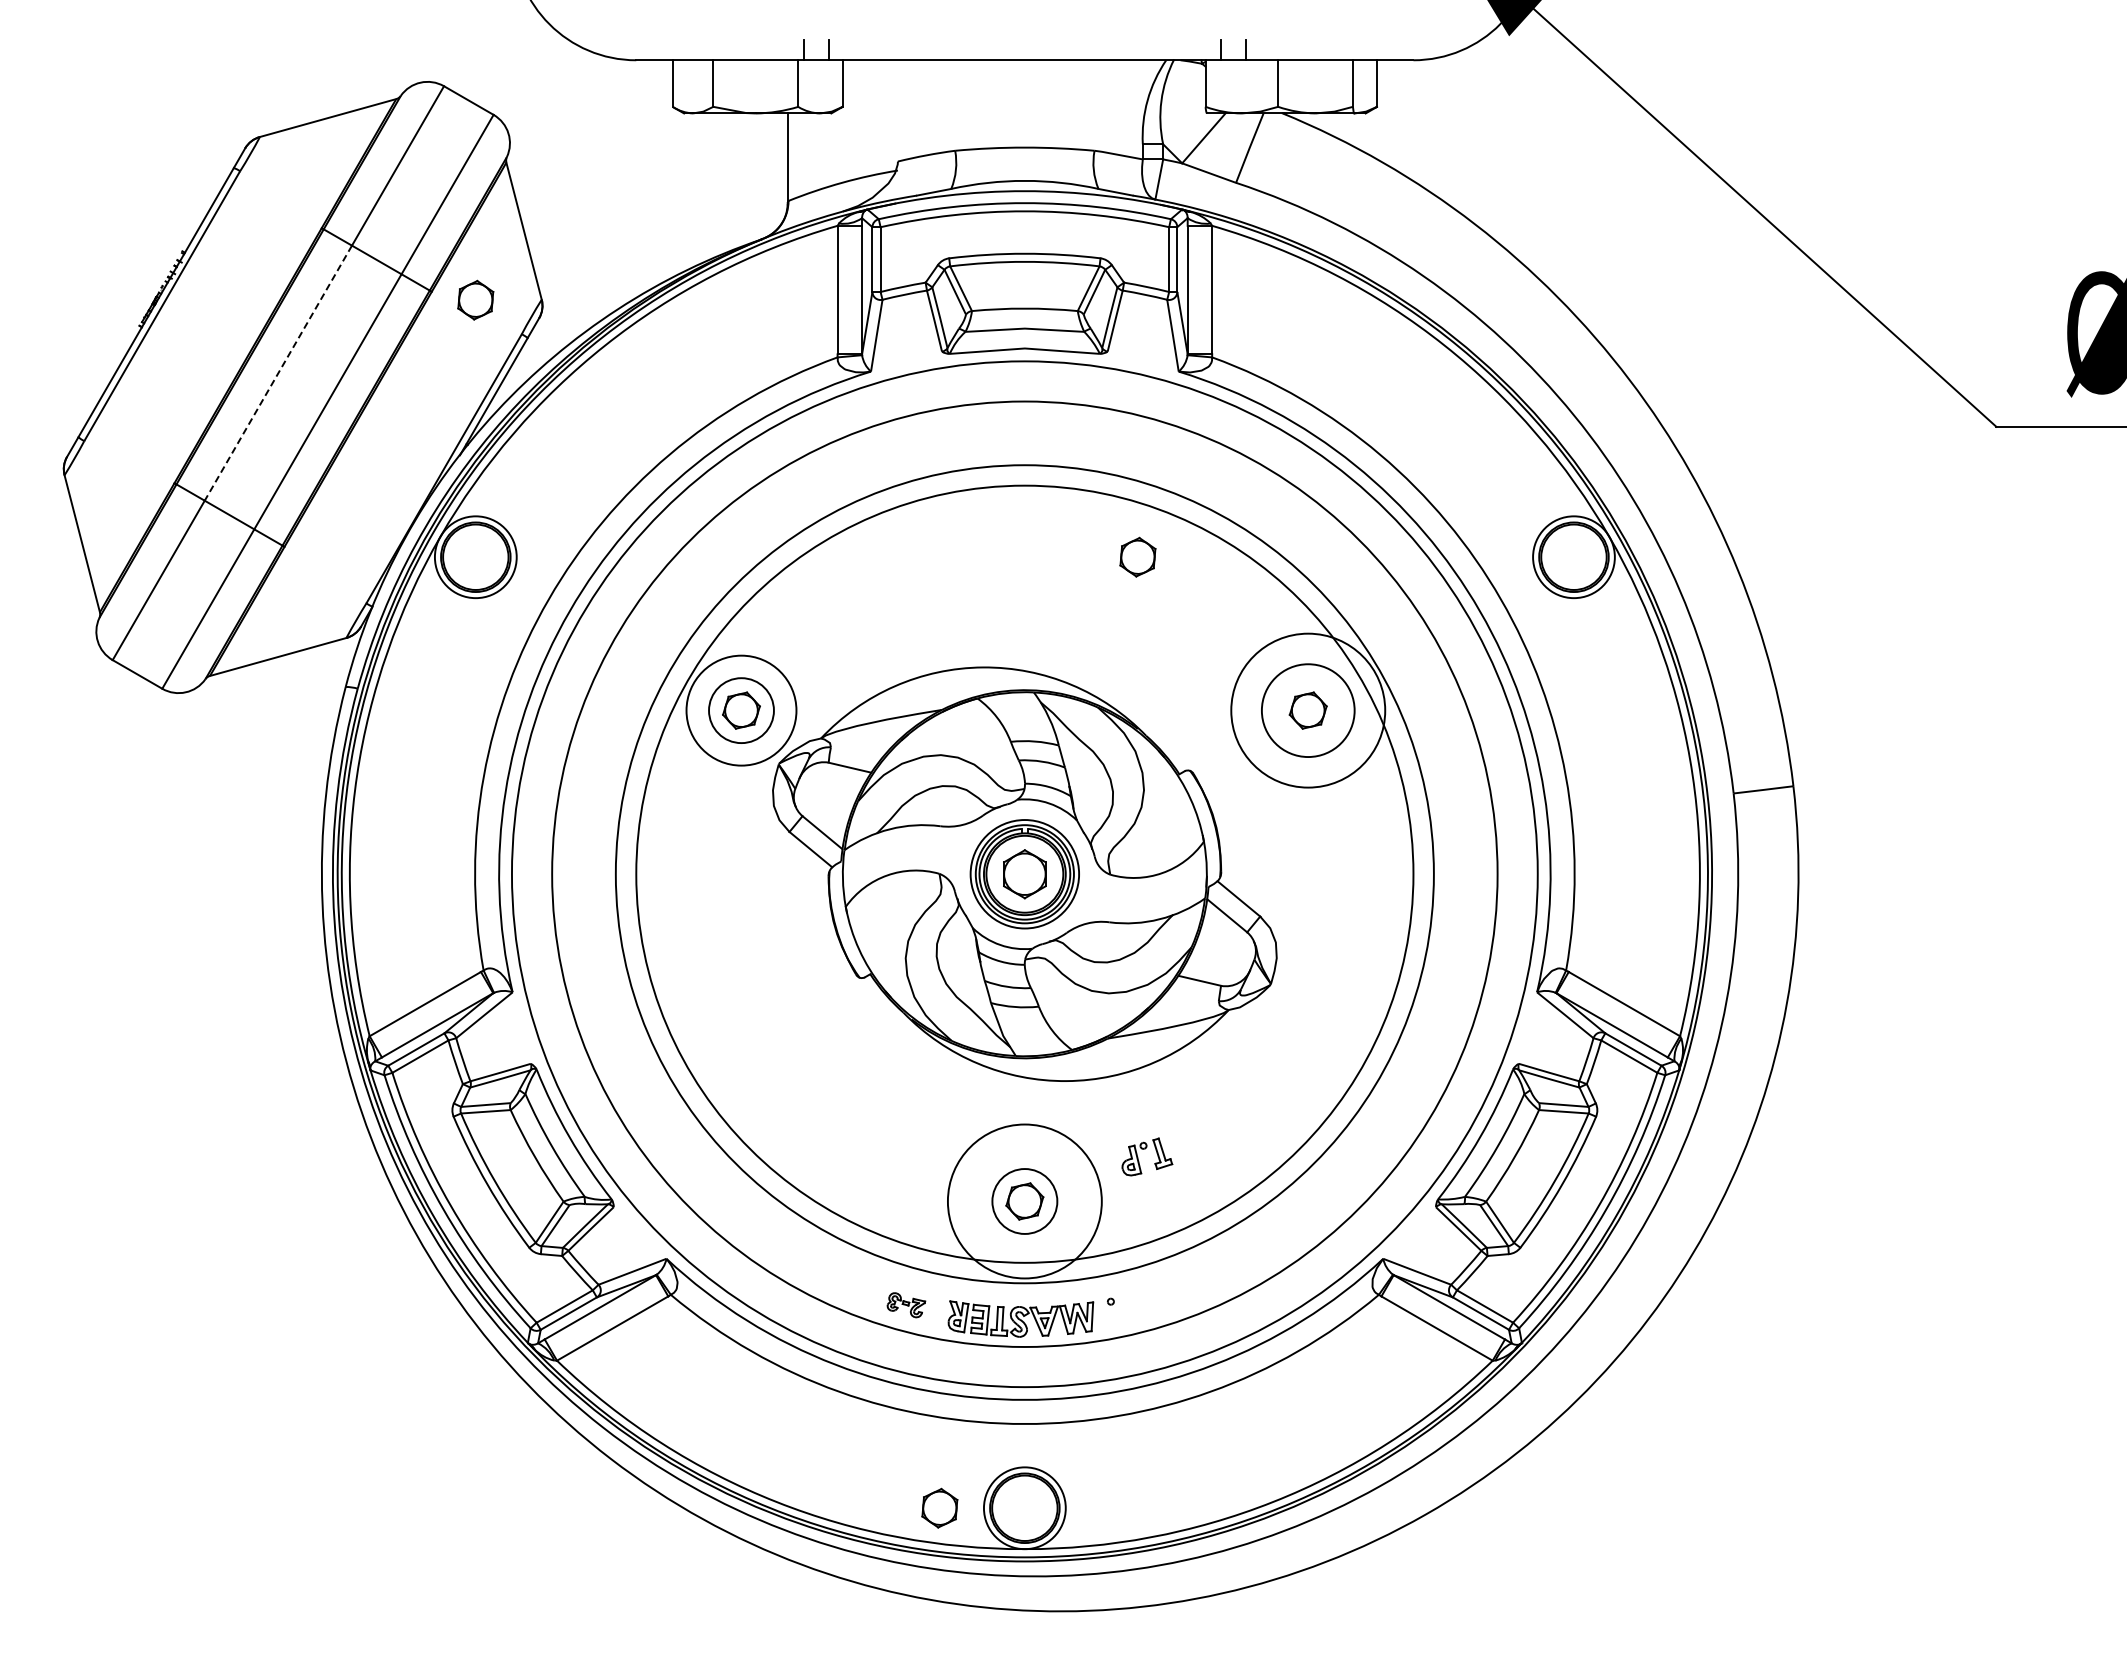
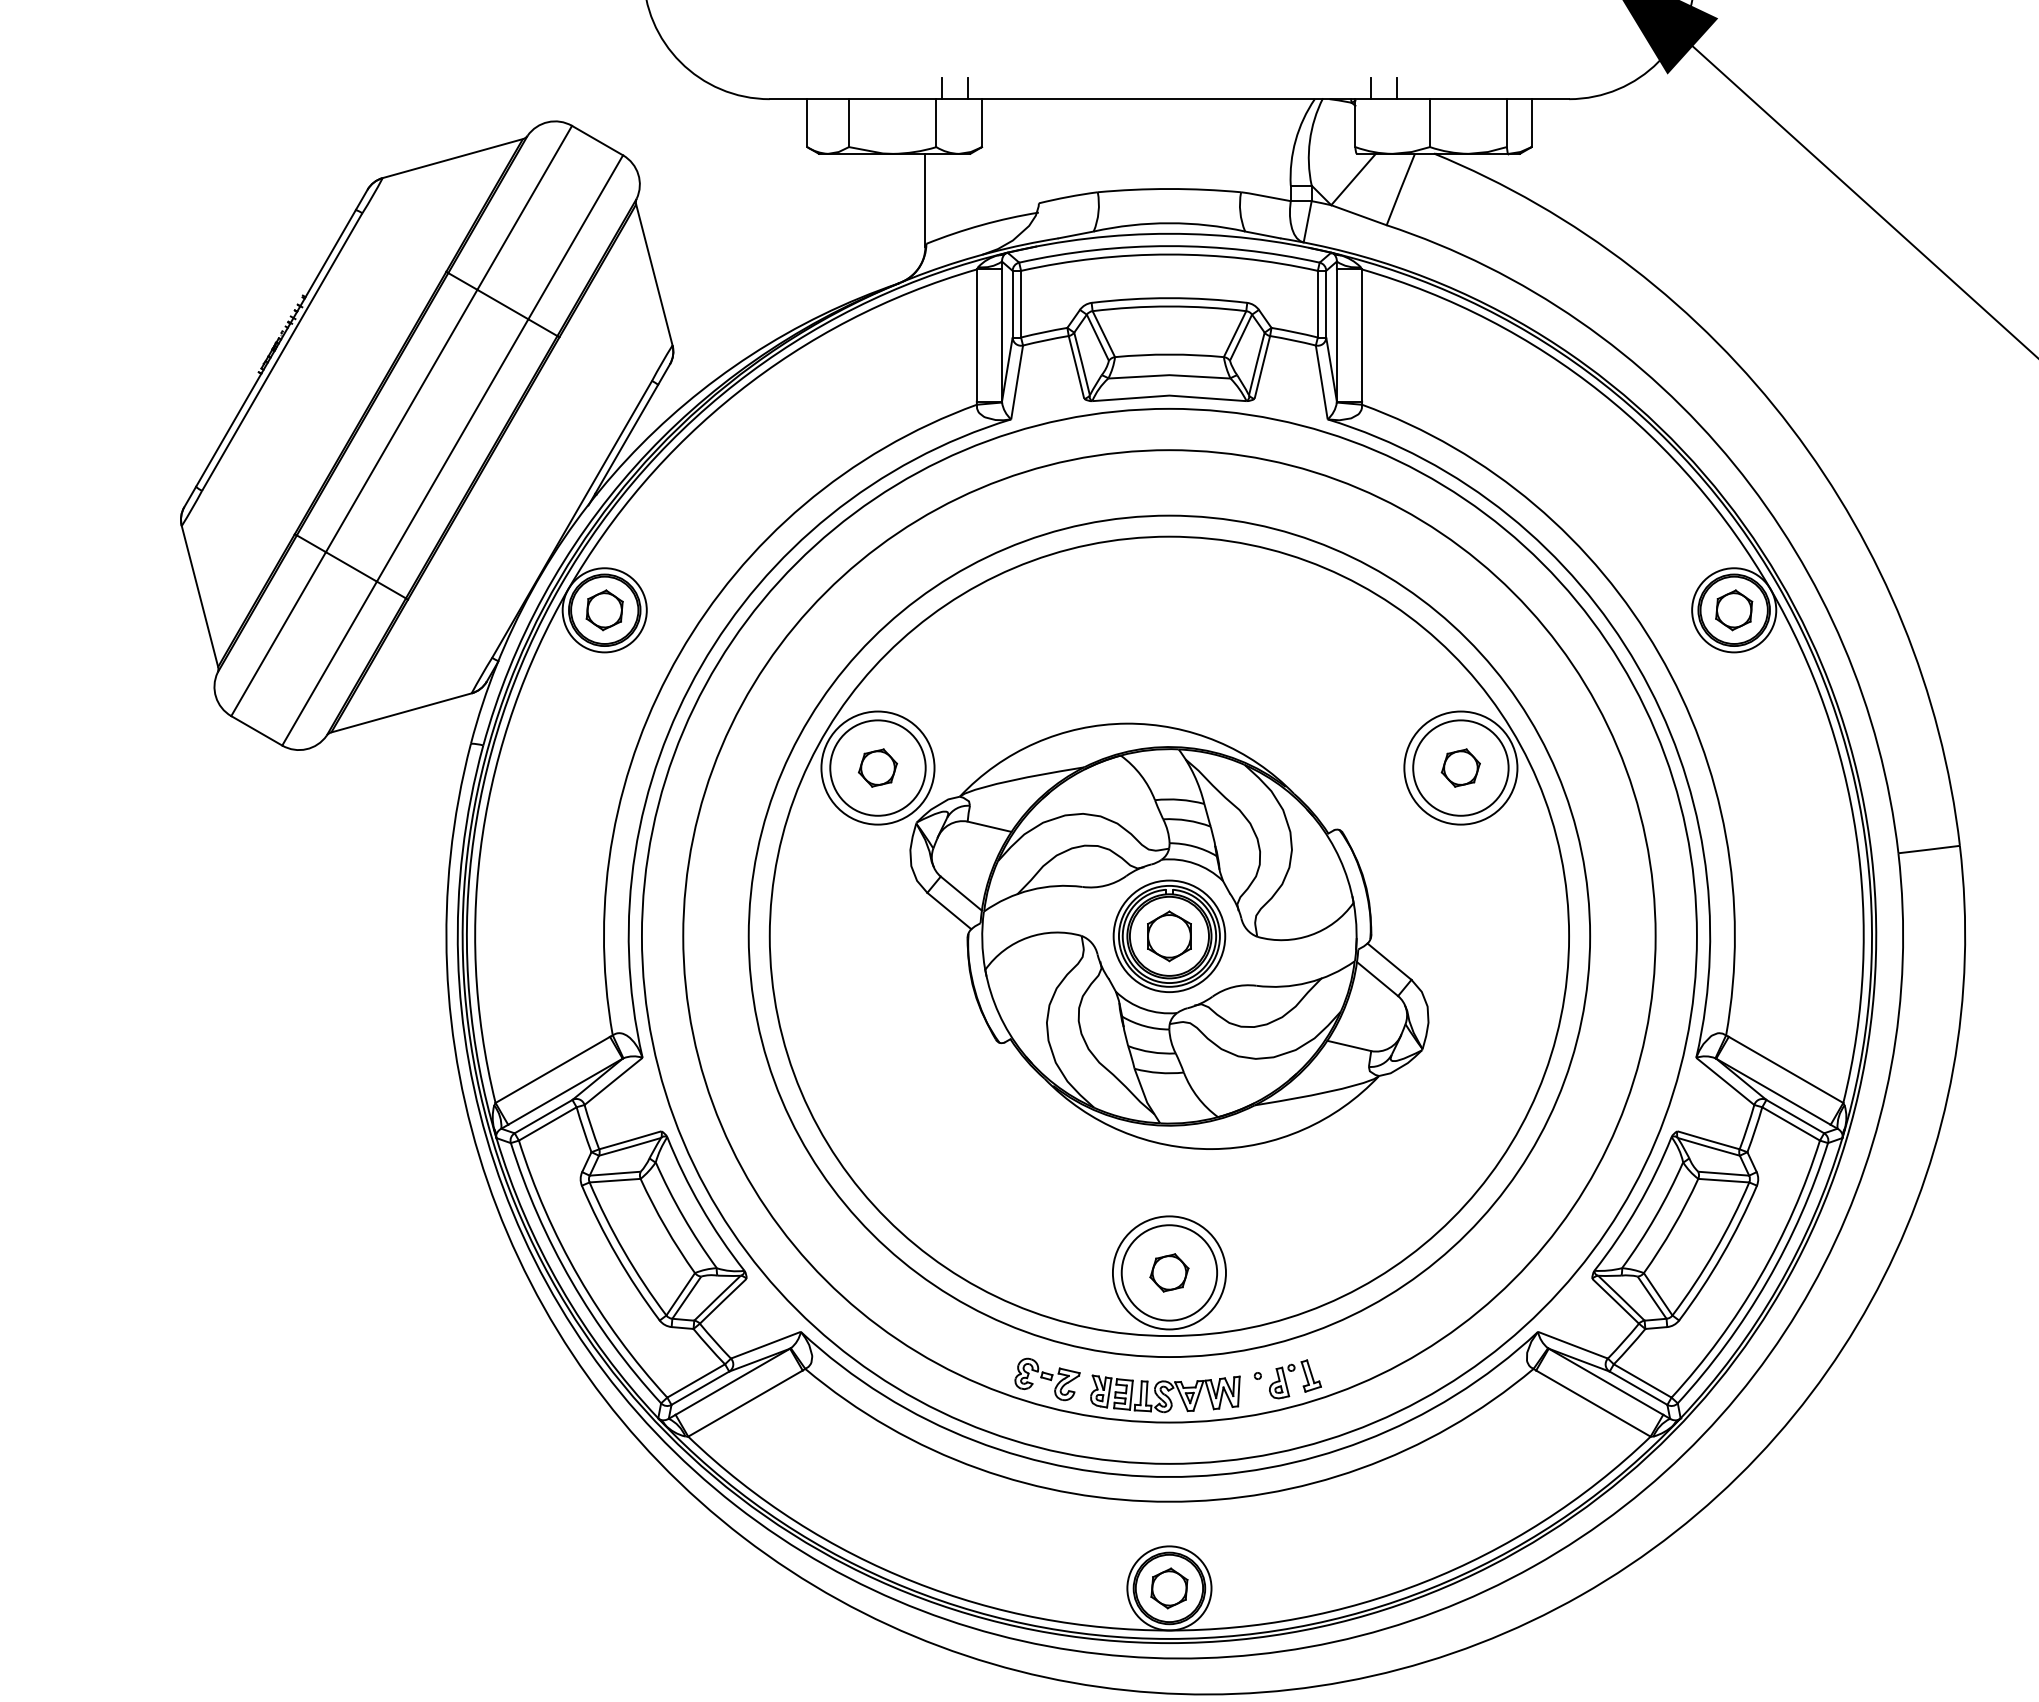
part: (475, 299) -> (604, 609), moved
line: (278, 373) -> (401, 421), dashed -> solid
part: (1137, 556) -> (1733, 609), moved
circle: (741, 710) -> (877, 767), size x1.43
circle: (1308, 710) -> (1461, 767), size x0.71
part: (1145, 1149) -> (1293, 1371), moved
circle: (1024, 1201) -> (1169, 1272), size x0.71
circle: (1024, 1201) -> (1169, 1272), size x1.43
part: (906, 1305) -> (1047, 1379), size x1.67
part: (939, 1507) -> (1169, 1587), moved

